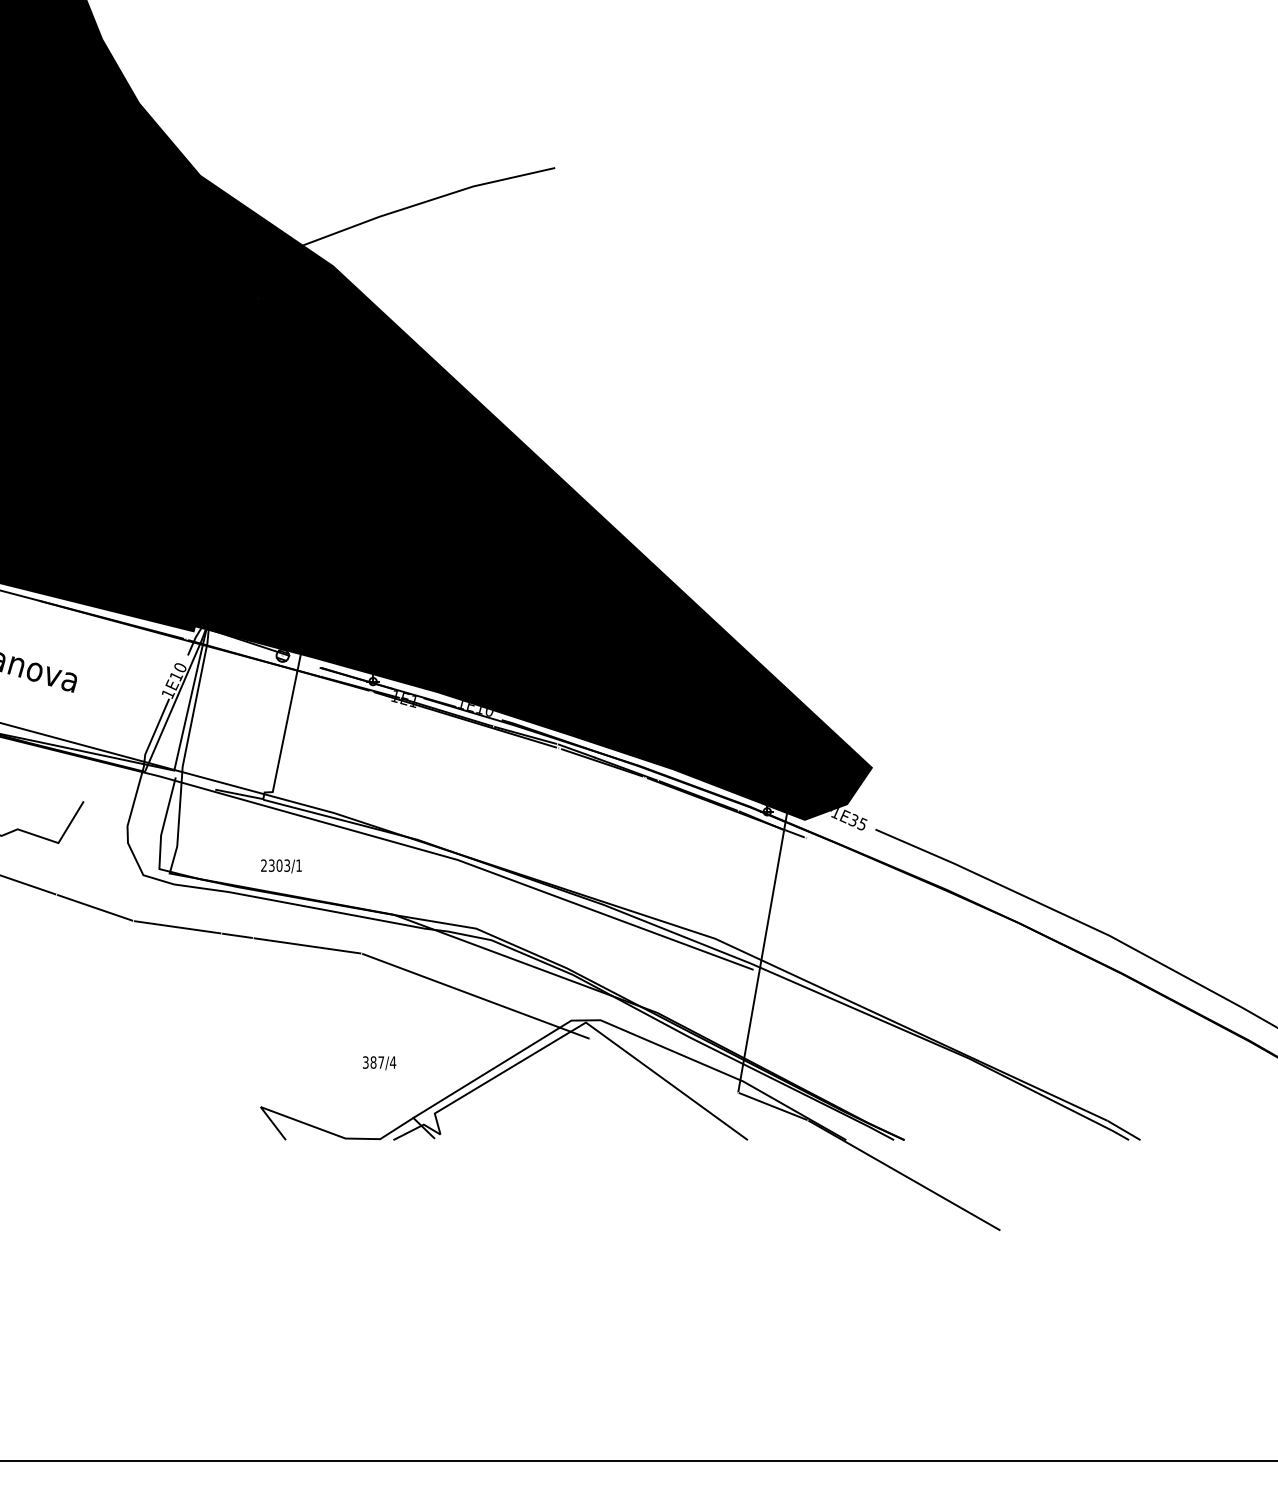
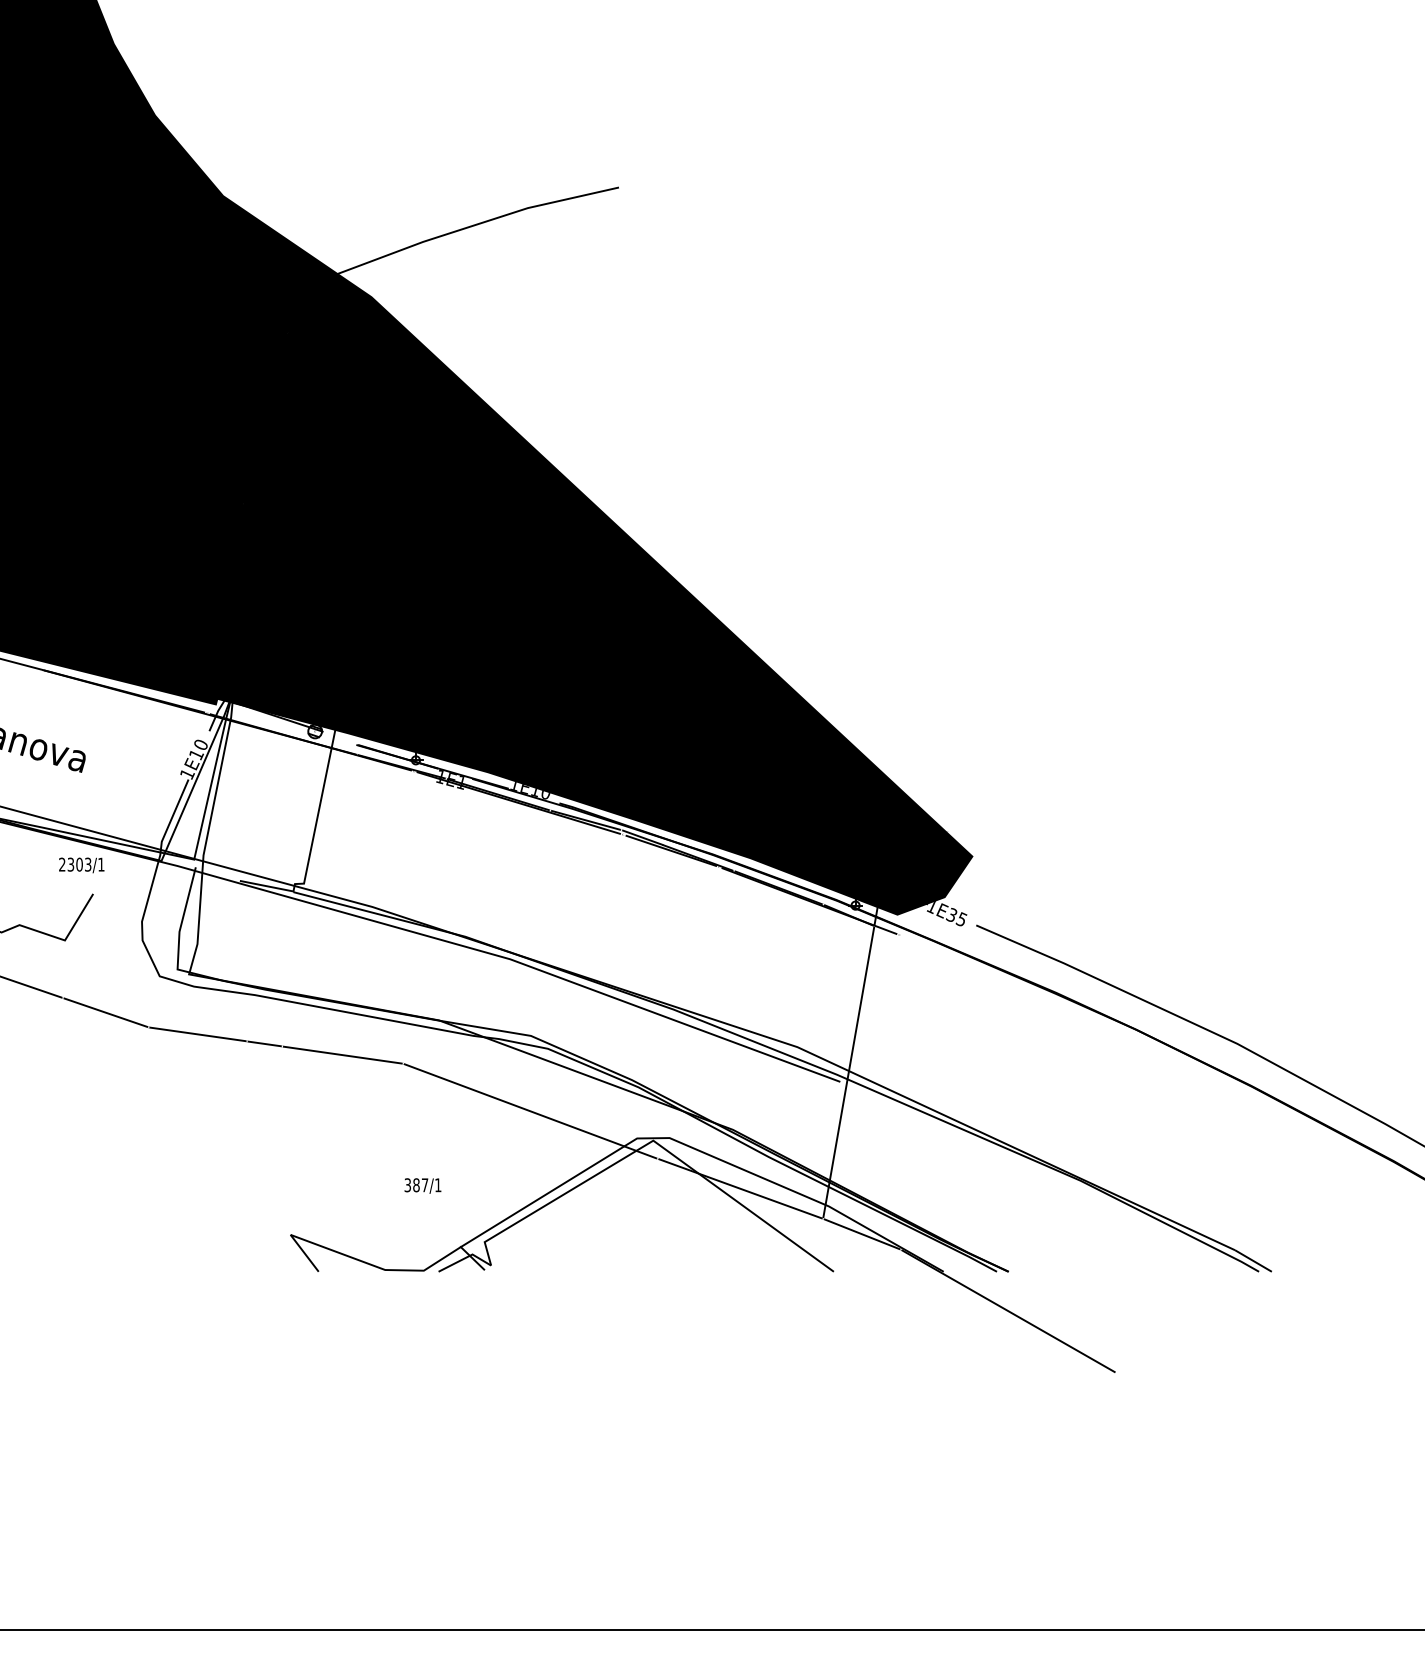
text: (281, 866) -> (81, 865), moved
text: (392, 1062) -> (437, 1185), 387/4 -> 387/1
line: (664, 1065) -> (740, 1188), added

